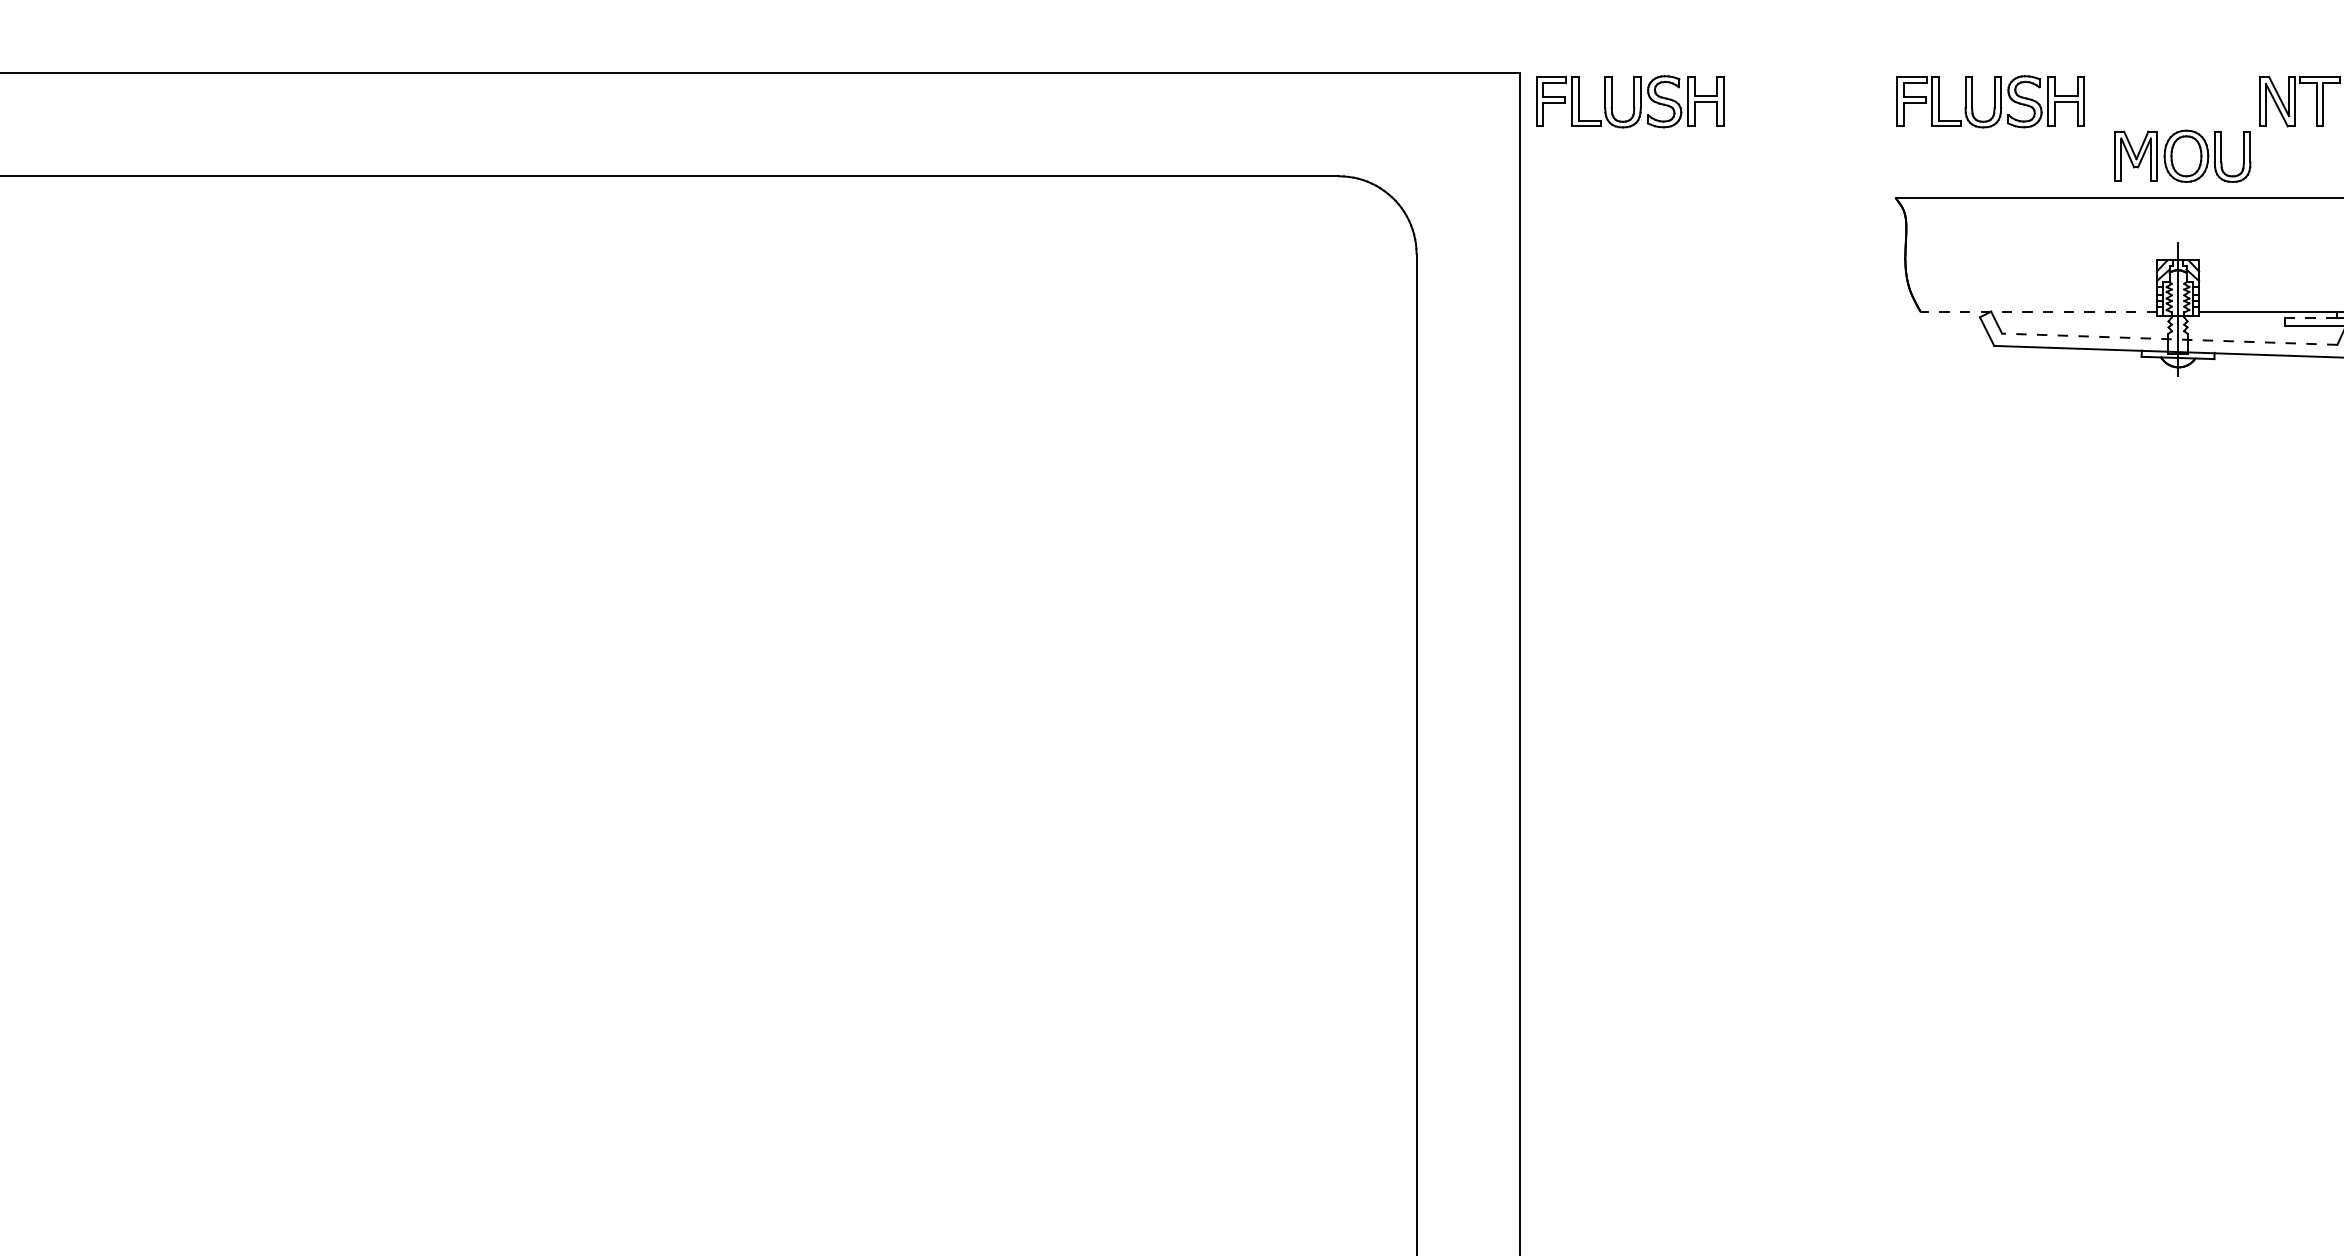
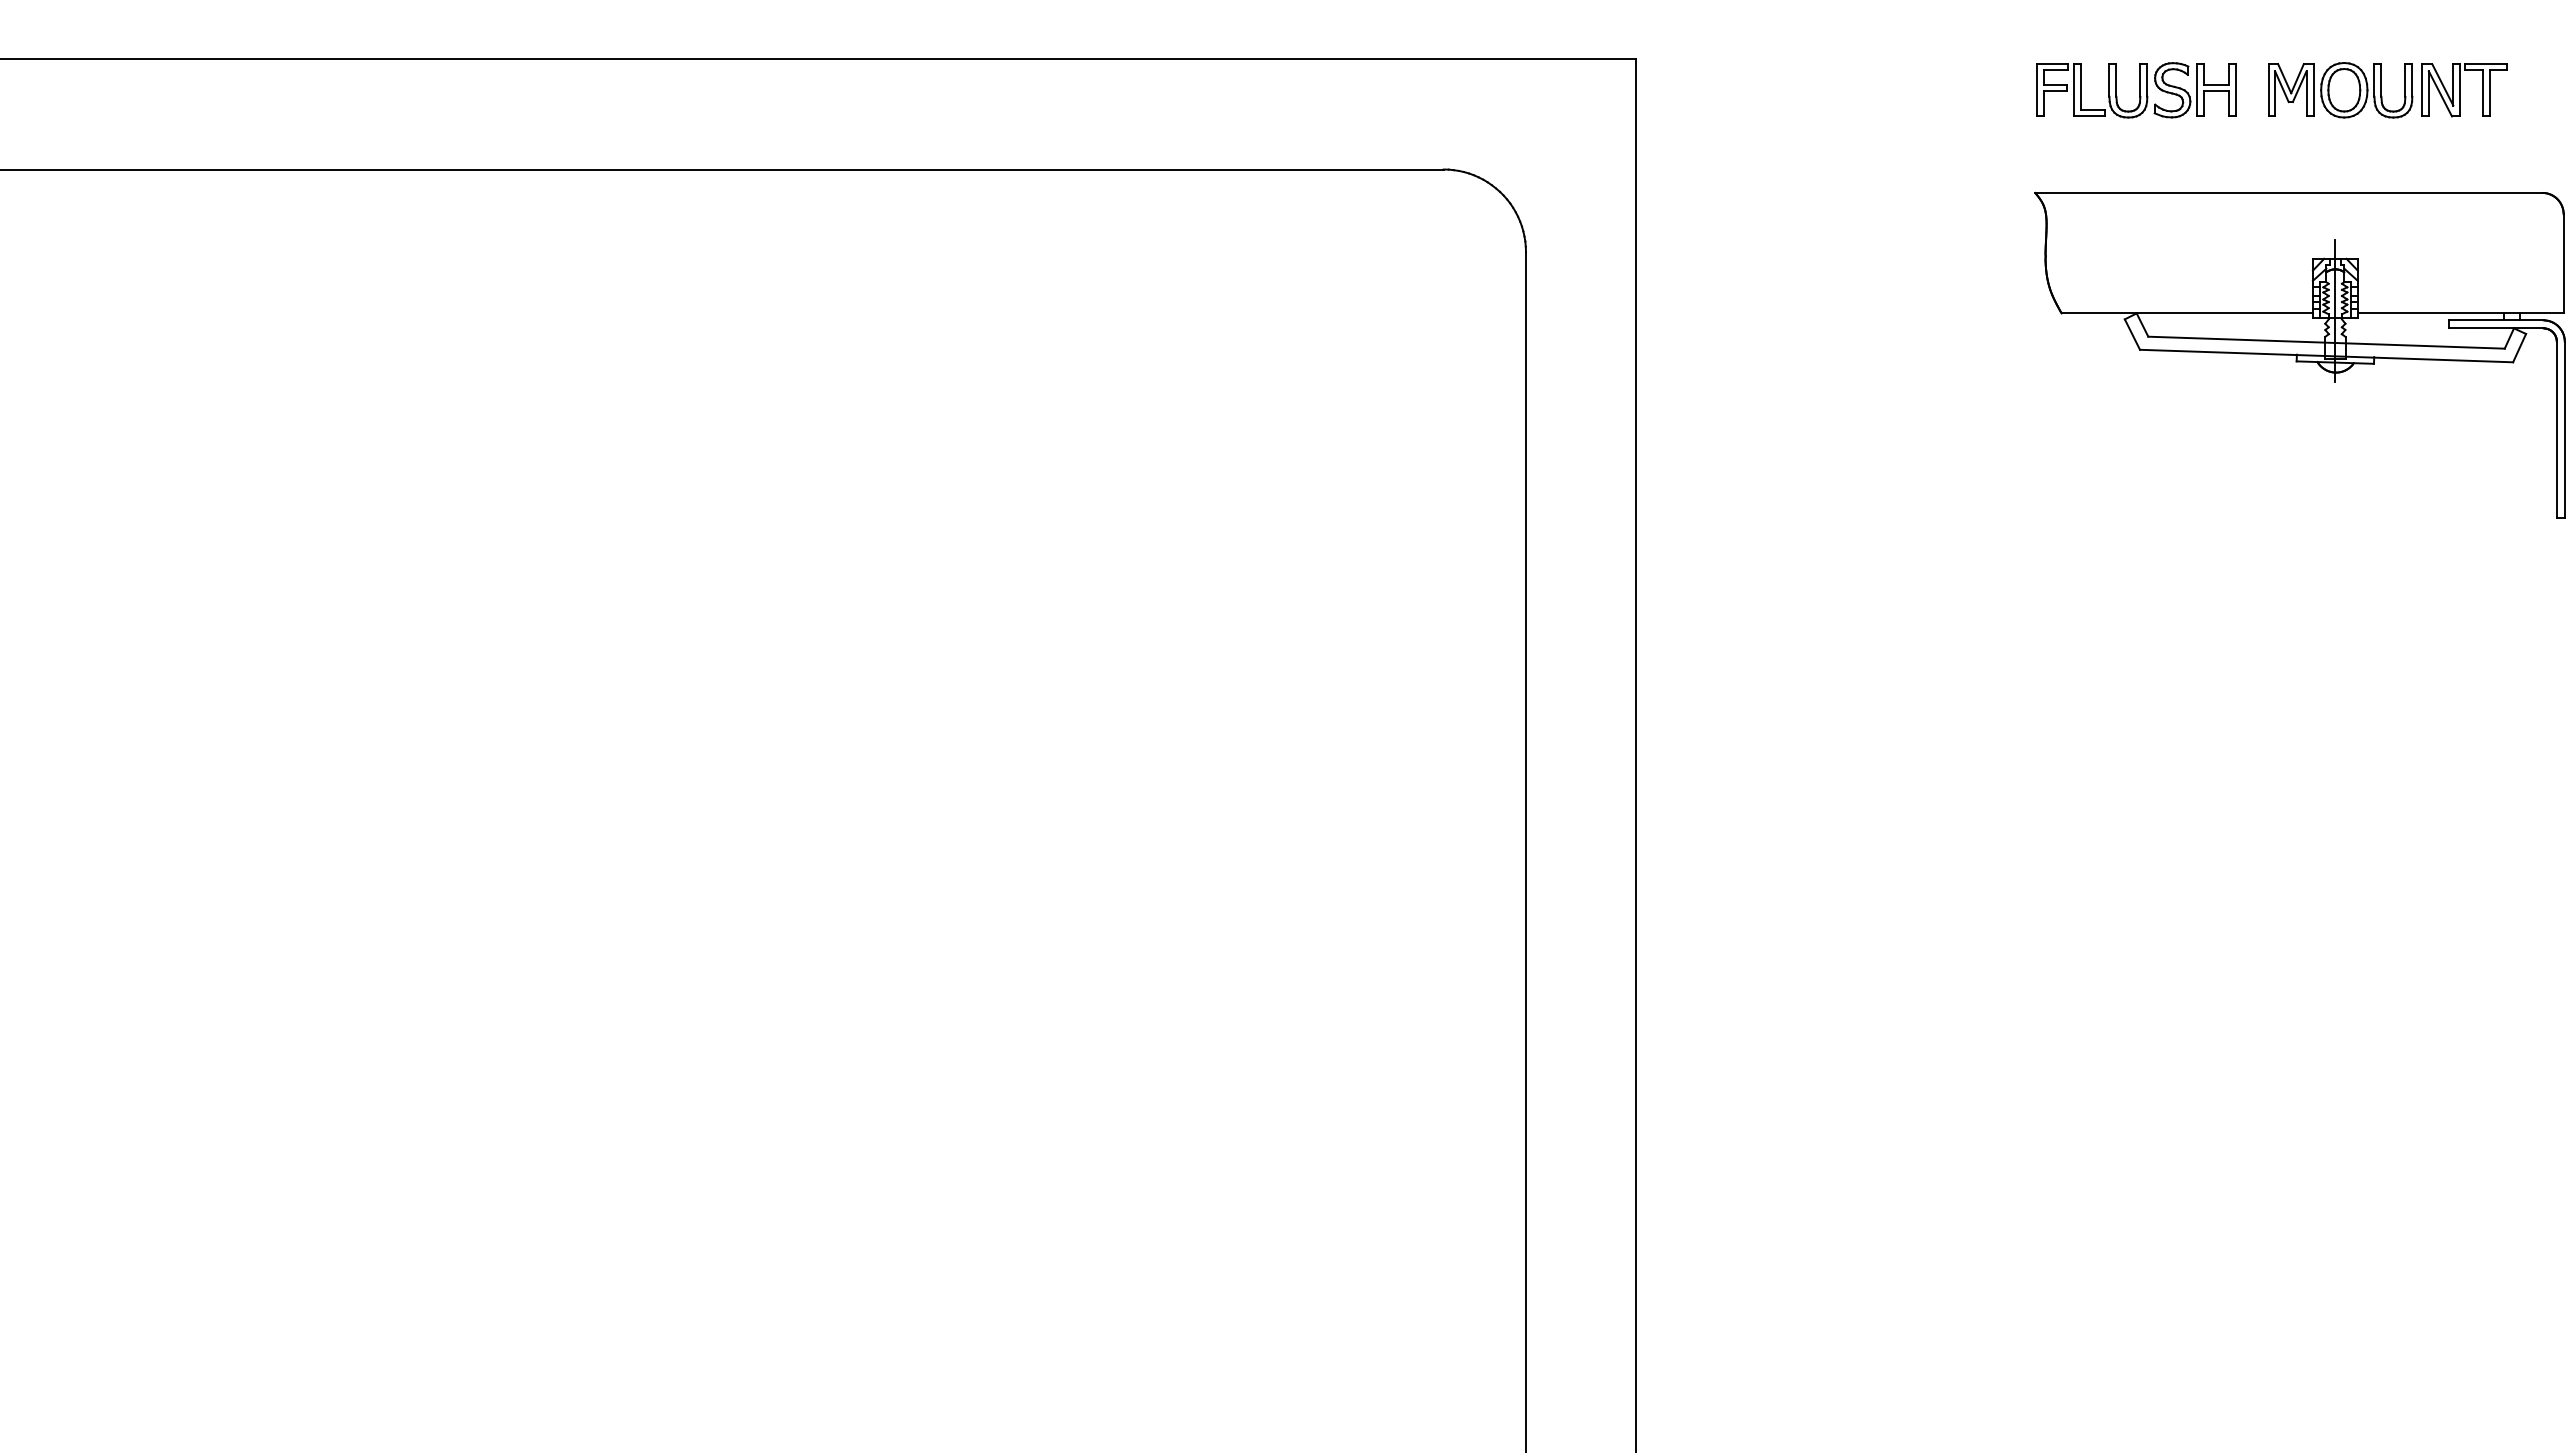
part: (1630, 101) -> (1753, 90), removed
part: (2182, 156) -> (2340, 90), moved
line: (2038, 311) -> (2187, 313), dashed -> solid
line: (2310, 318) -> (2476, 320), dashed -> solid
line: (2169, 339) -> (2326, 342), dashed -> solid

